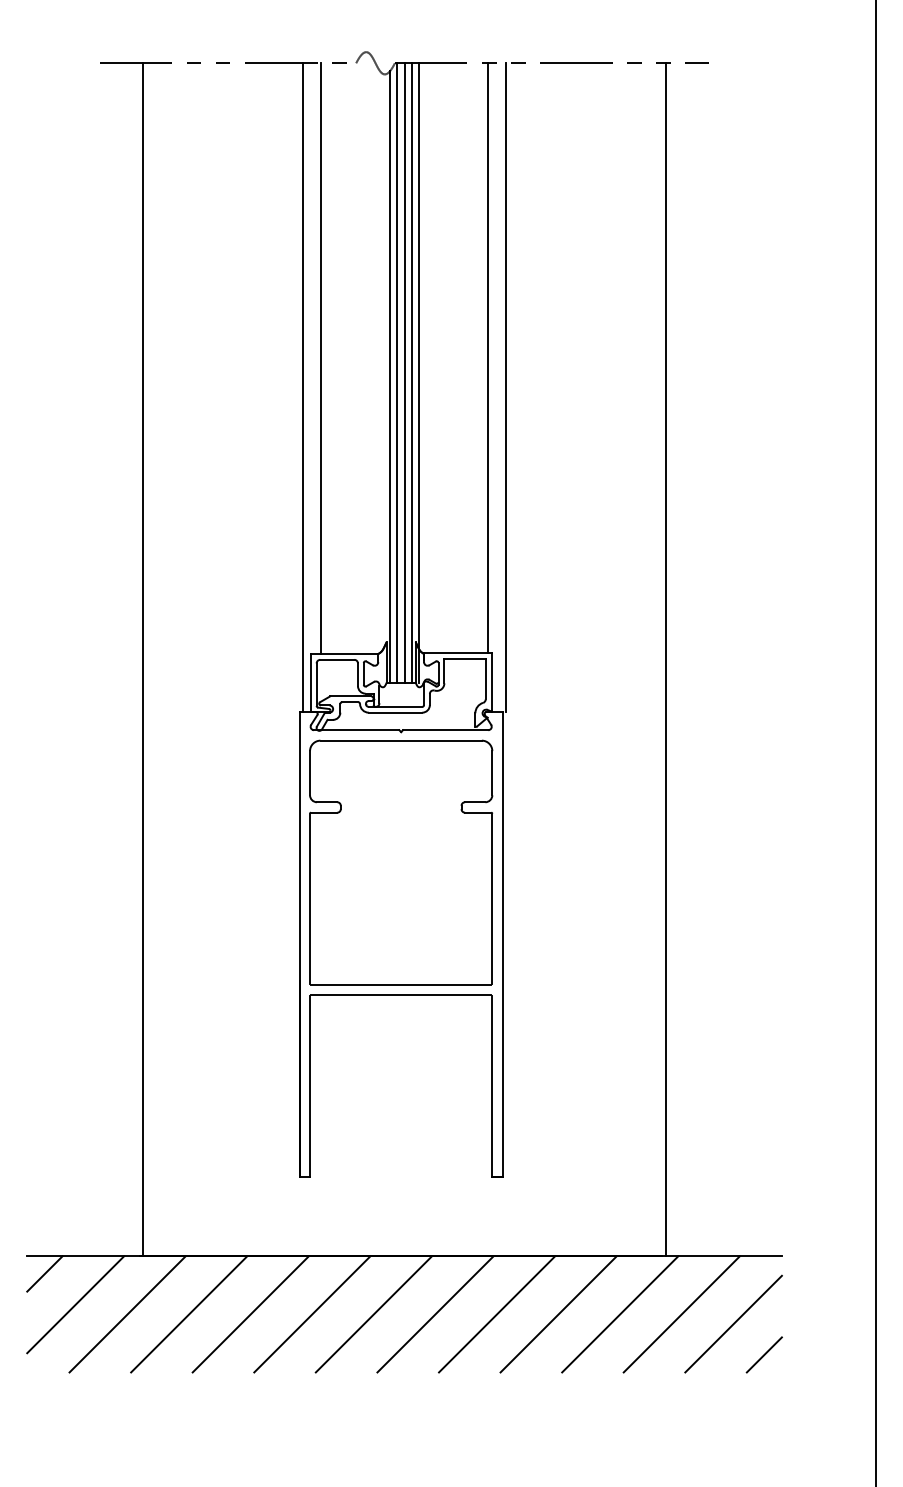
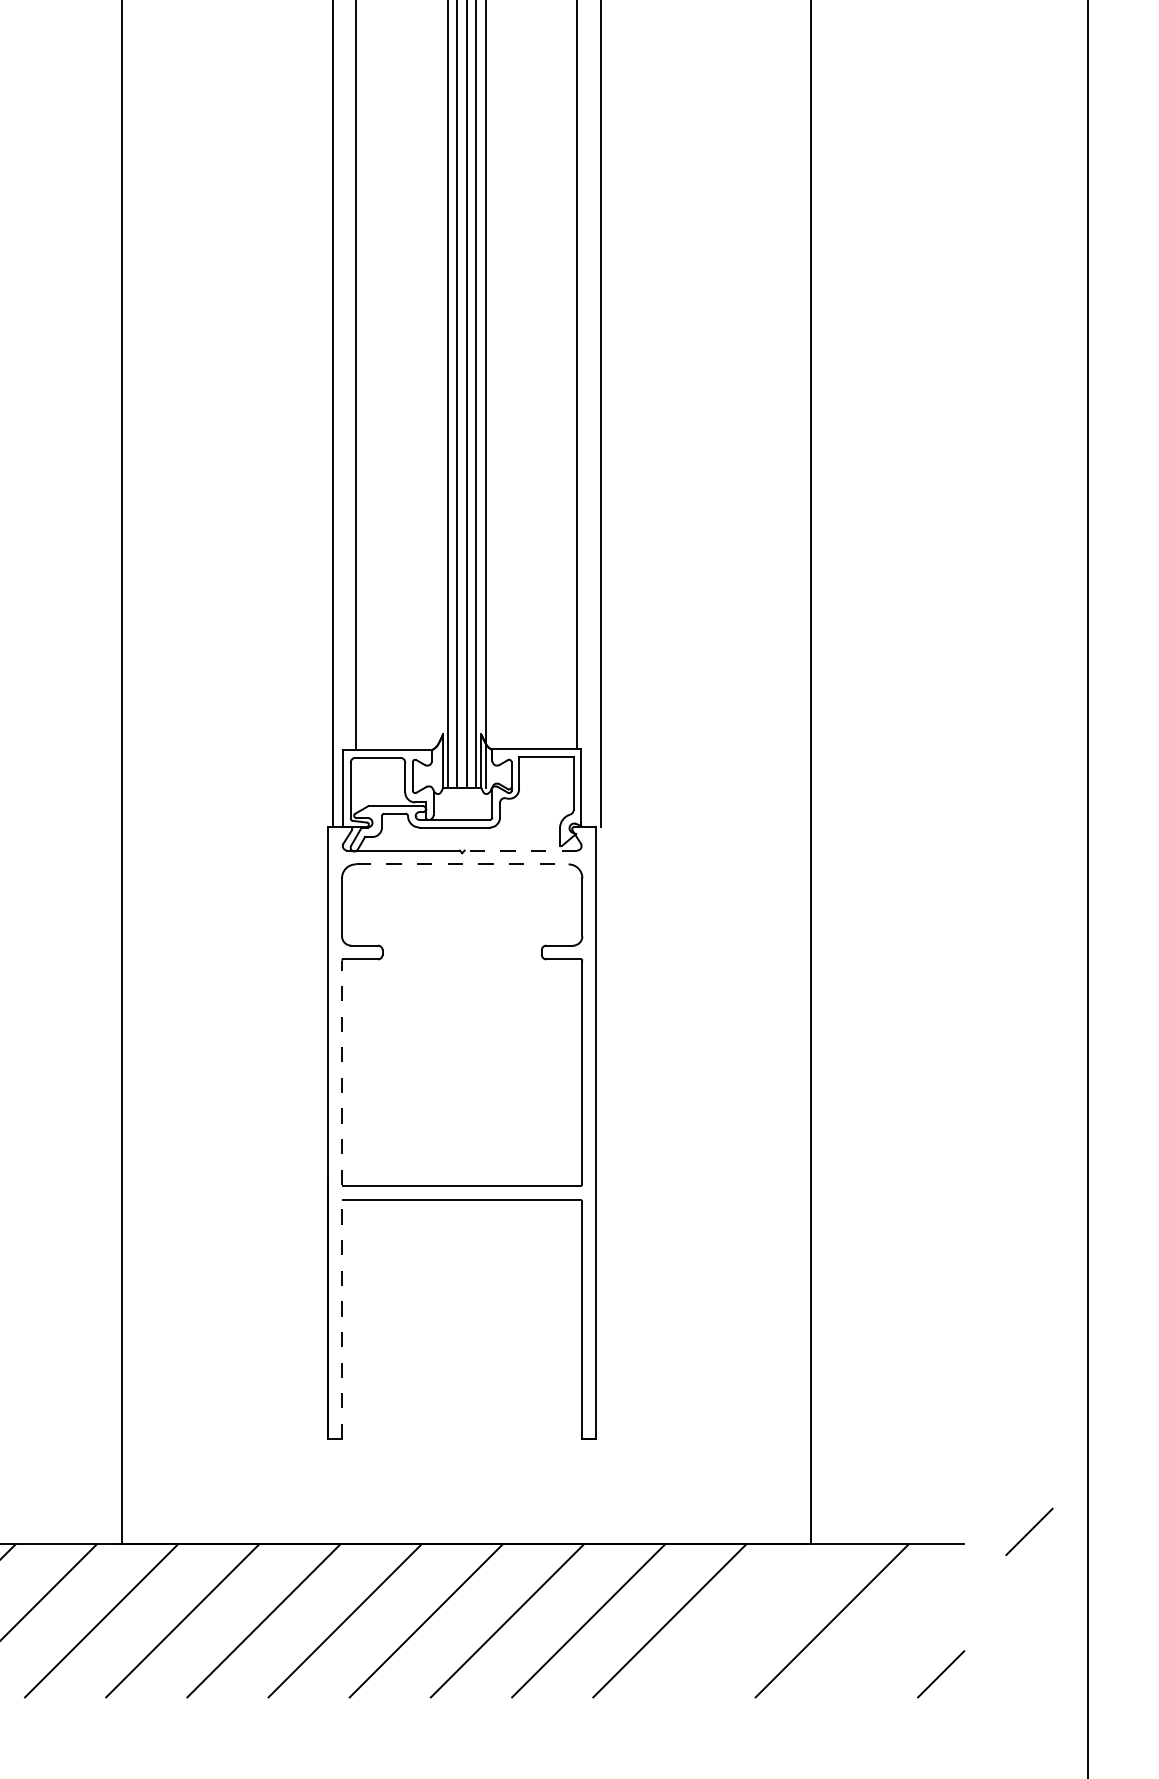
line: (445, 730) -> (520, 851), solid -> dashed
line: (401, 740) -> (462, 864), solid -> dashed
line: (310, 898) -> (342, 1072), solid -> dashed
line: (310, 1085) -> (342, 1319), solid -> dashed
line: (830, 1246) -> (1028, 1531), added
line: (620, 1314) -> (751, 1621), removed
line: (733, 1323) -> (900, 1632), removed

